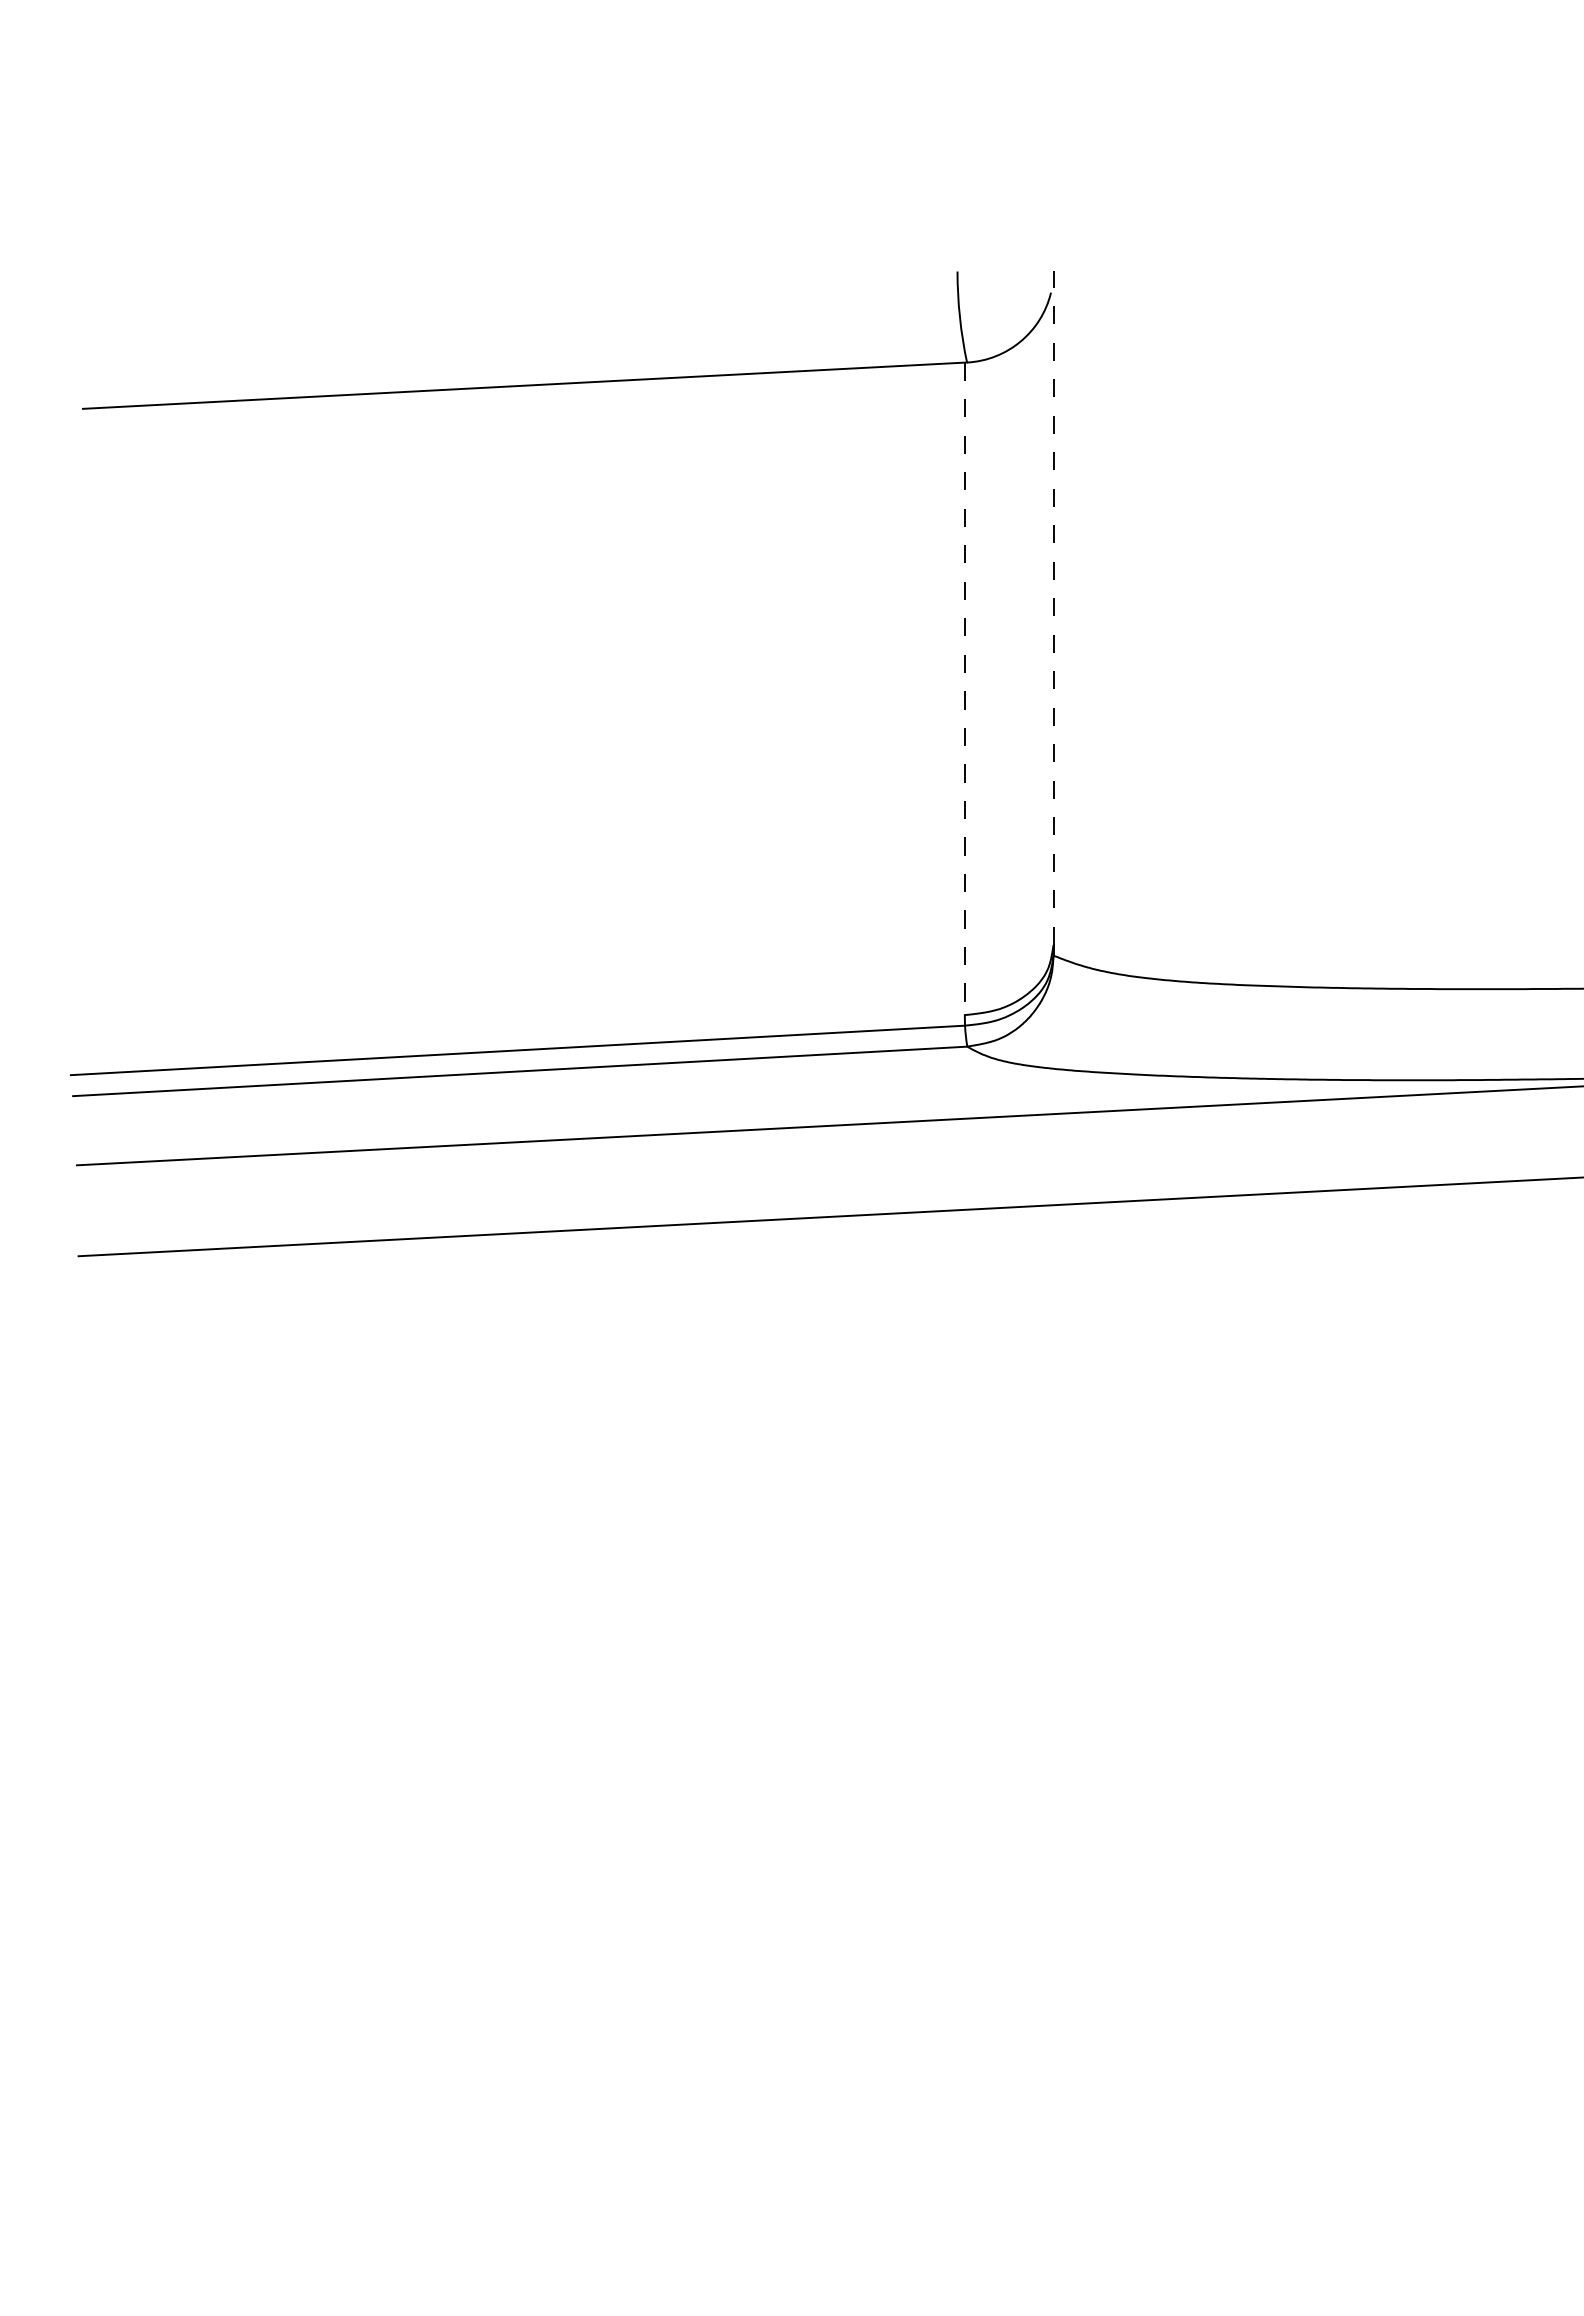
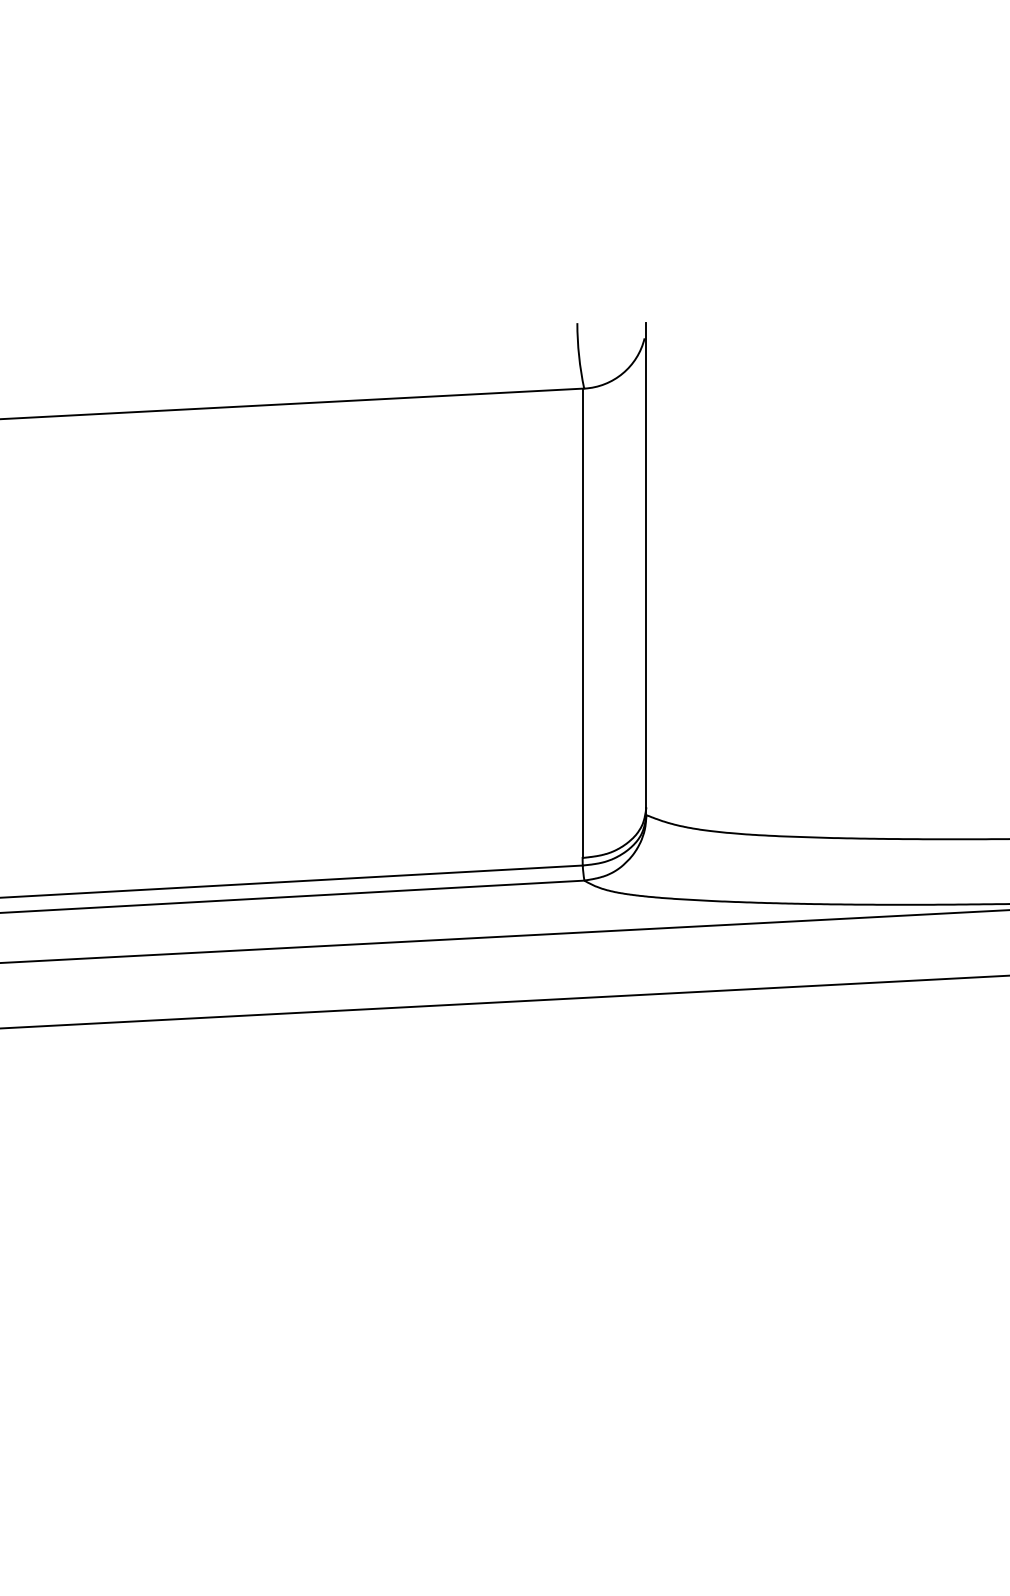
line: (1053, 608) -> (646, 565), dashed -> solid
line: (964, 689) -> (582, 623), dashed -> solid

